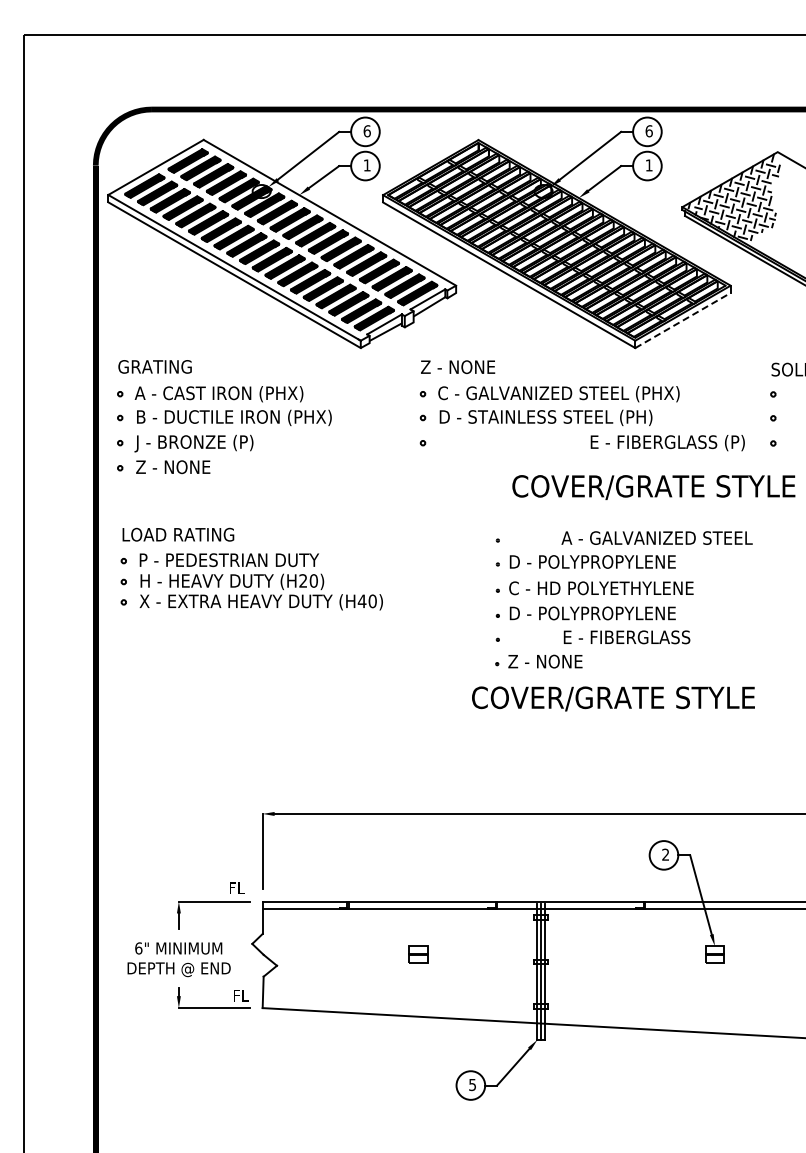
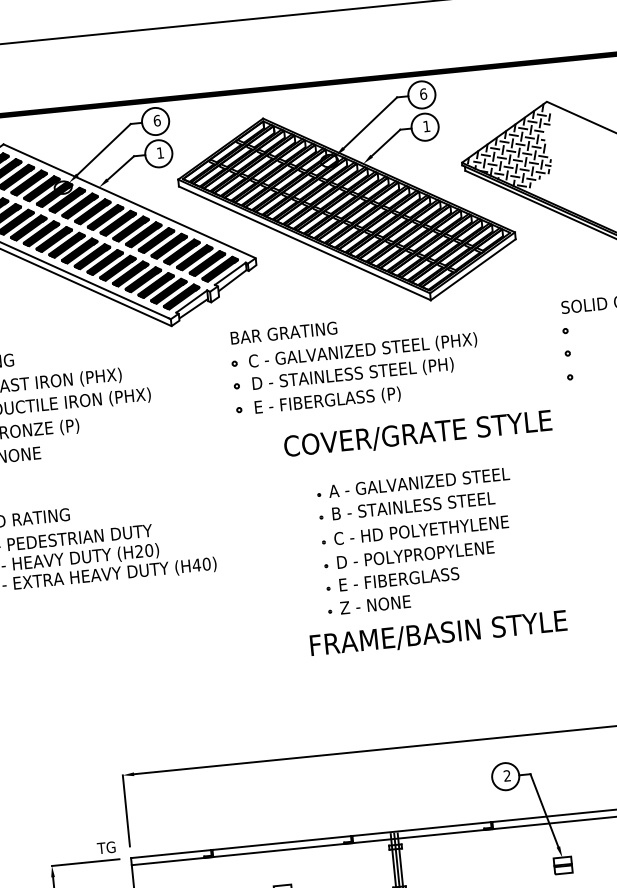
line: (683, 320) -> (473, 269), dashed -> solid
text: (477, 367) -> (283, 333), Z - NONE -> BAR GRATING
text: (667, 443) -> (327, 401), moved
text: (653, 487) -> (417, 434), moved
text: (656, 537) -> (418, 482), moved
text: (596, 561) -> (414, 505), D - POLYPROPYLENE -> B - STAINLESS STEEL
text: (626, 637) -> (398, 579), moved
text: (613, 698) -> (443, 633), COVER/GRATE STYLE -> FRAME/BASIN STYLE
text: (237, 888) -> (106, 848), FL -> TG

